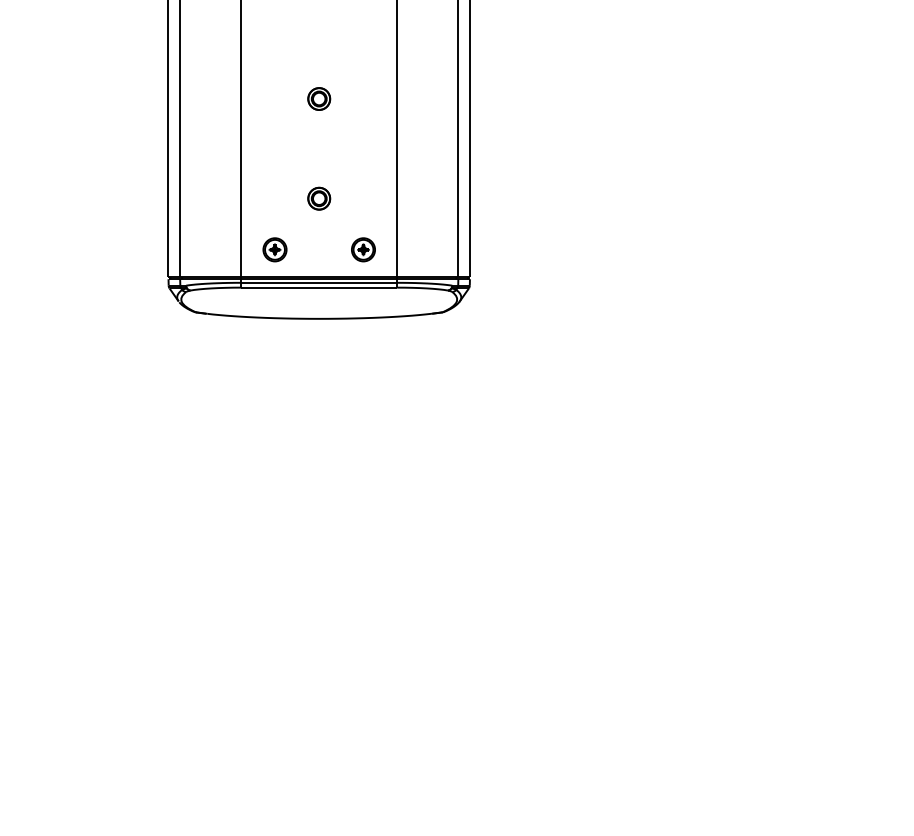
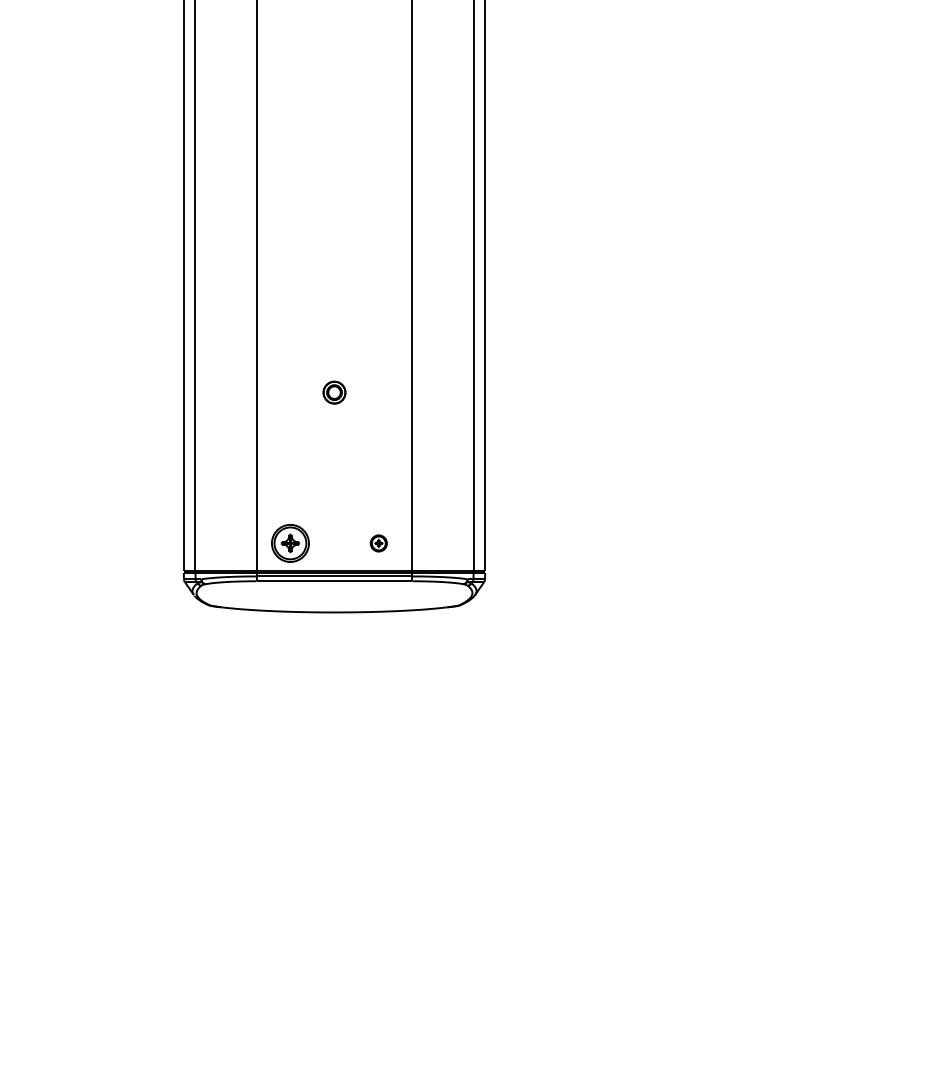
part: (319, 198) -> (334, 492), removed
part: (274, 249) -> (289, 543), size x1.6
part: (363, 249) -> (378, 543), size x0.7

